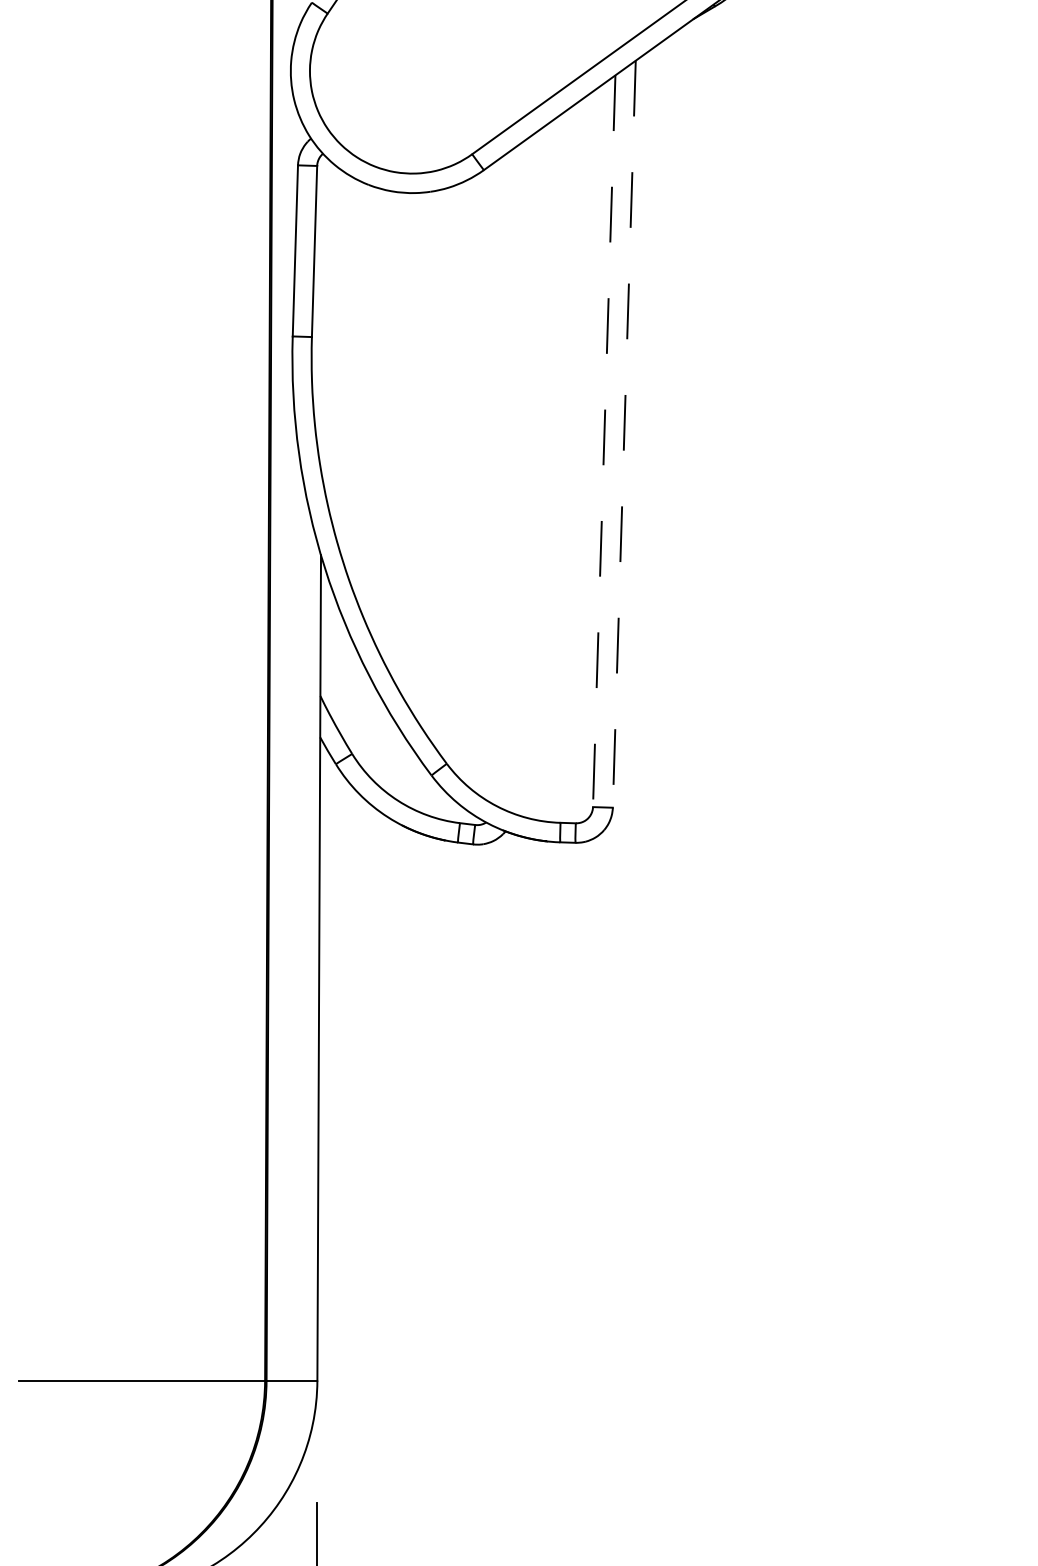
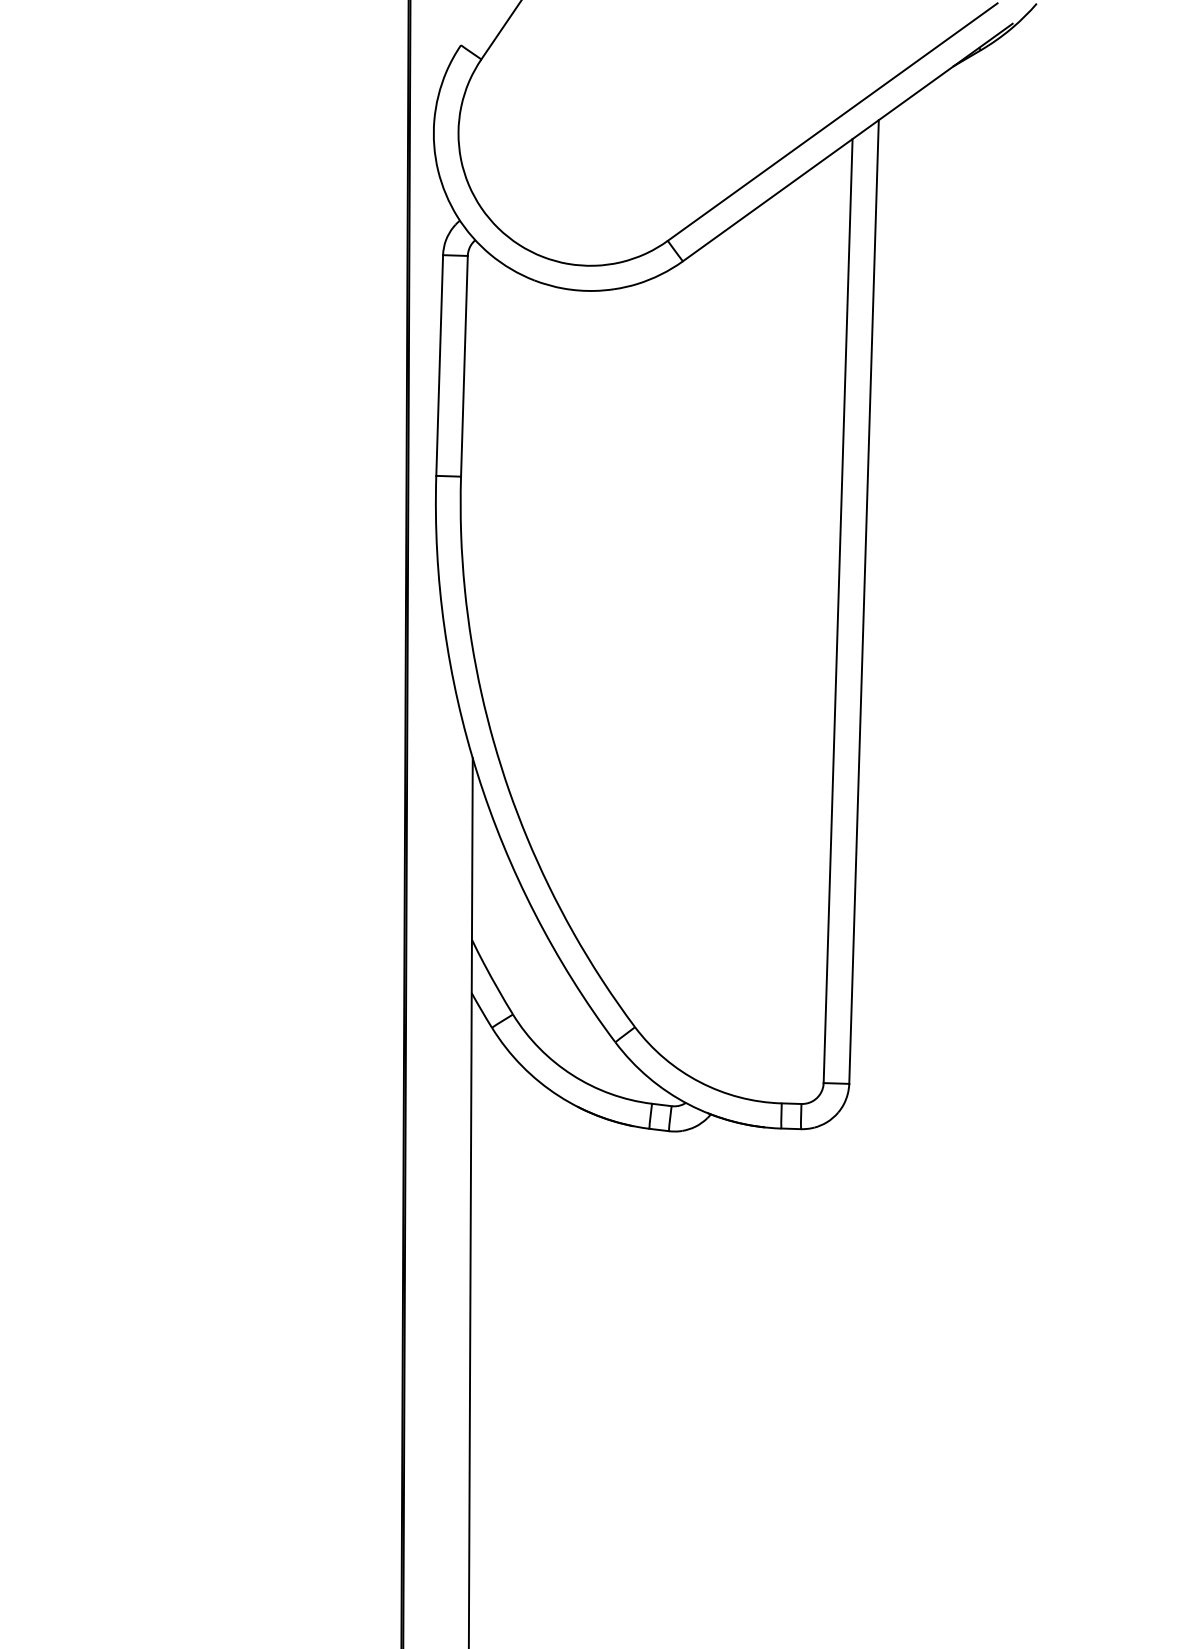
line: (624, 434) -> (864, 602), dashed -> solid
line: (604, 441) -> (838, 611), dashed -> solid

